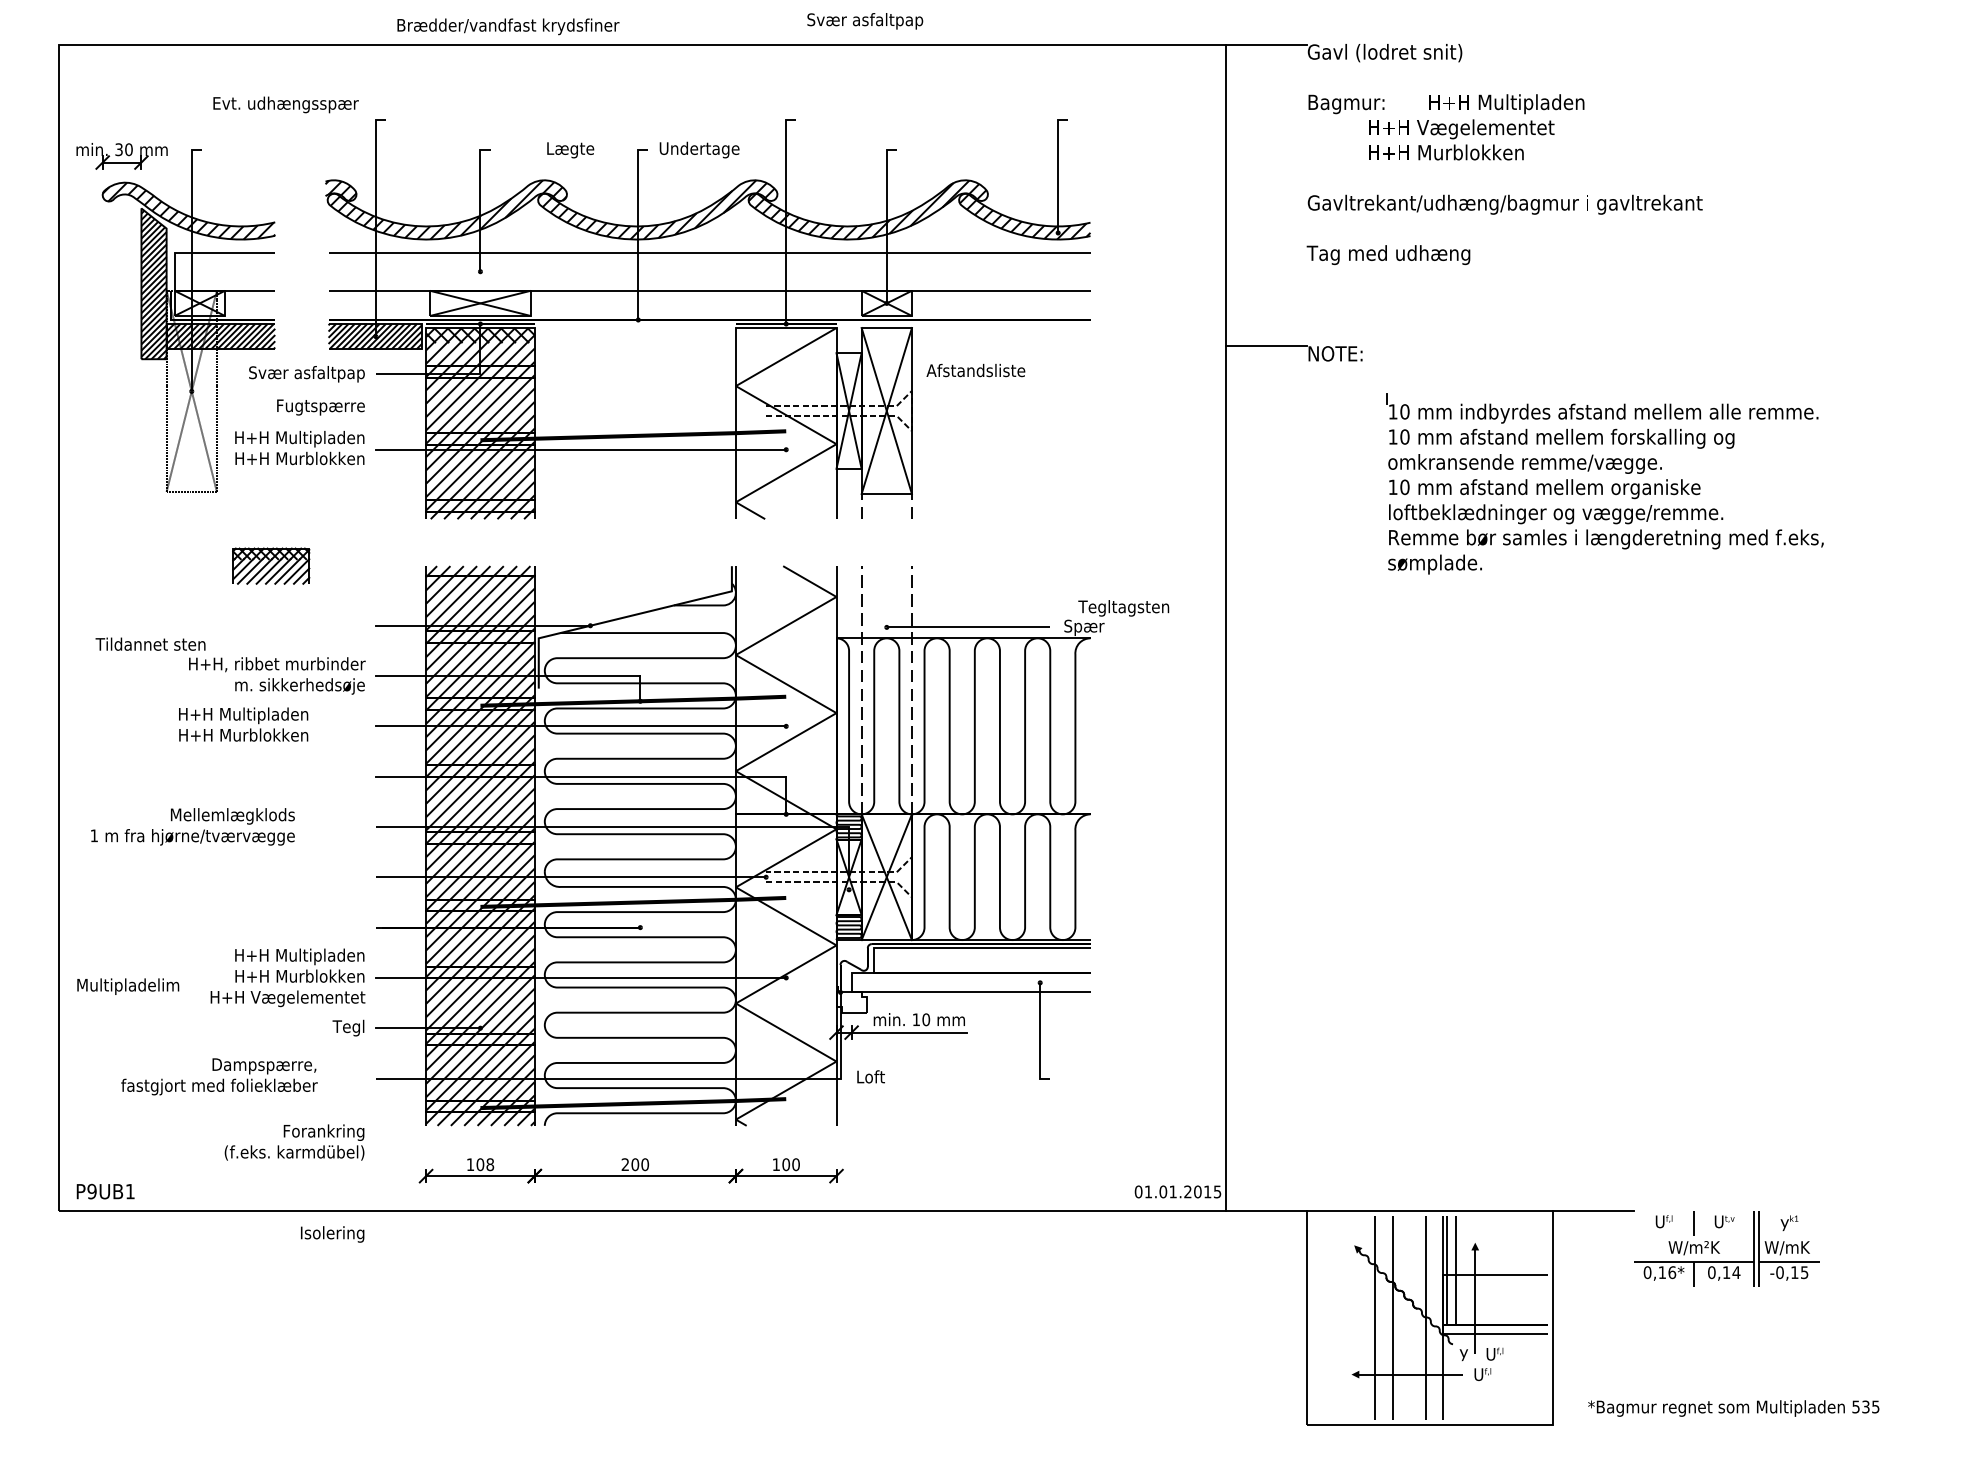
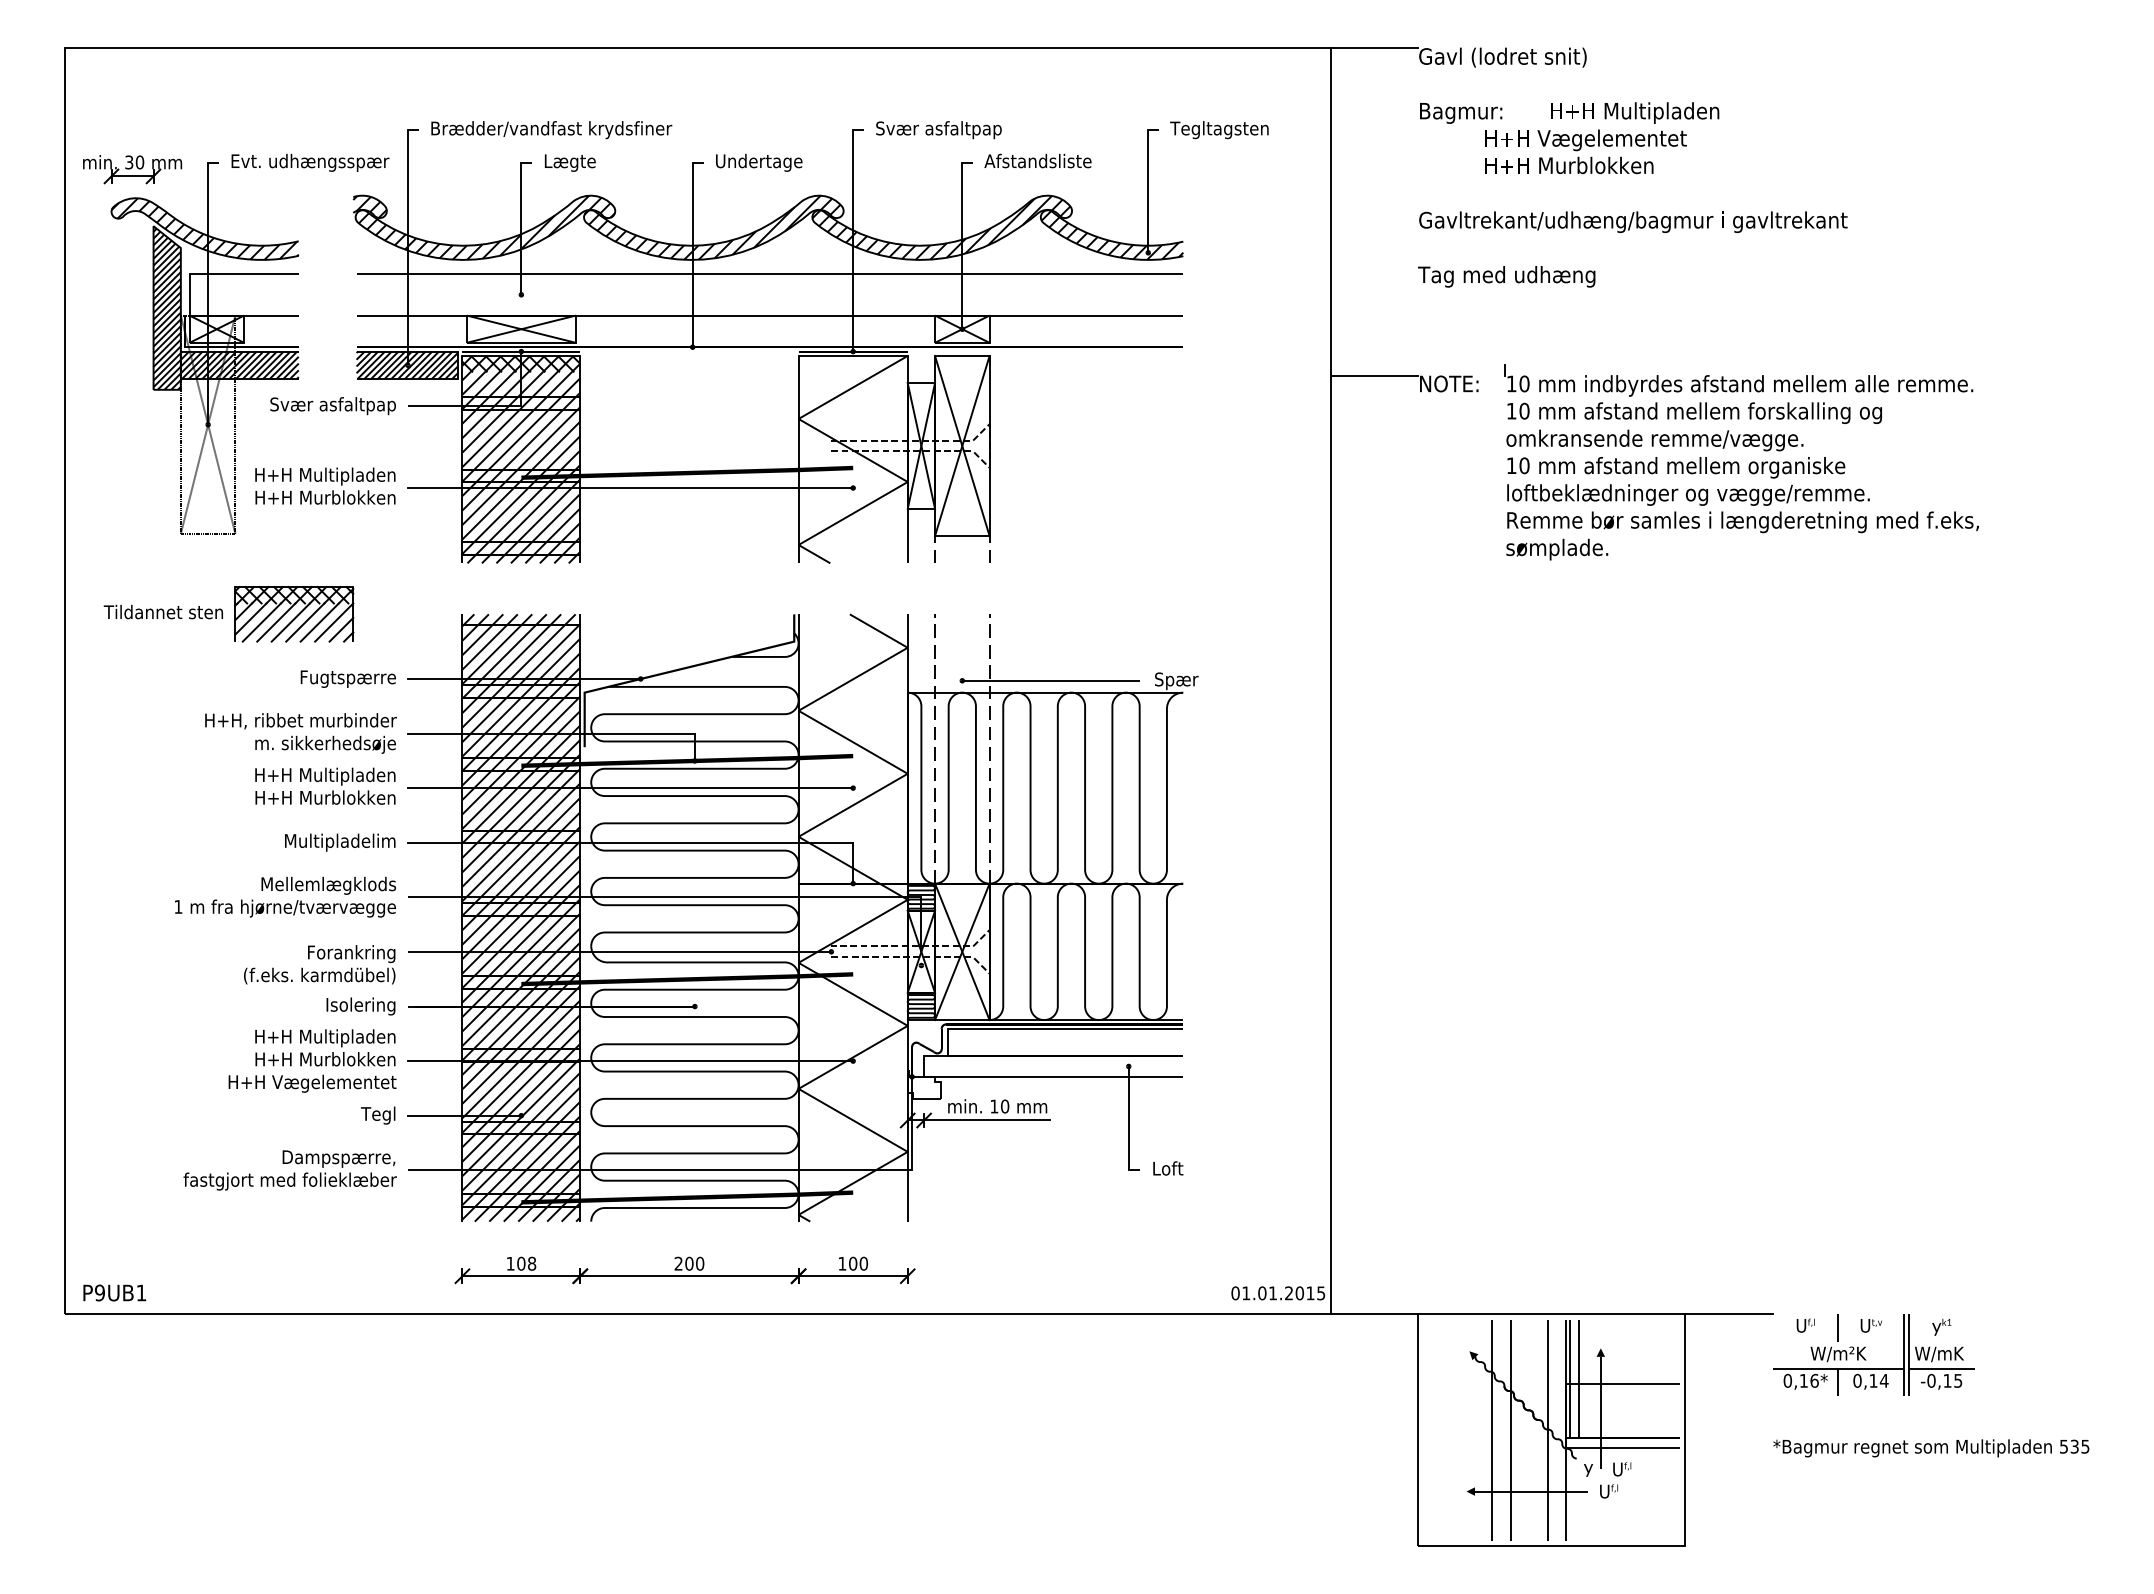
text: (864, 21) -> (938, 130), moved
text: (508, 27) -> (551, 130), moved
text: (286, 104) -> (310, 162), moved
text: (569, 149) -> (569, 162), moved
text: (975, 370) -> (1037, 160), moved
text: (320, 406) -> (347, 678), moved
part: (1604, 484) -> (1741, 462), moved
part: (271, 566) -> (294, 614), size x1.43
text: (1123, 608) -> (1219, 130), moved
text: (149, 643) -> (162, 611), moved
text: (243, 723) -> (325, 785), moved
text: (193, 826) -> (285, 896), moved
text: (128, 986) -> (340, 842), moved
text: (218, 1076) -> (289, 1170), moved
text: (871, 1076) -> (1168, 1168), moved
text: (294, 1142) -> (319, 964), moved
text: (332, 1234) -> (360, 1006), moved
text: (1733, 1408) -> (1931, 1448), moved

